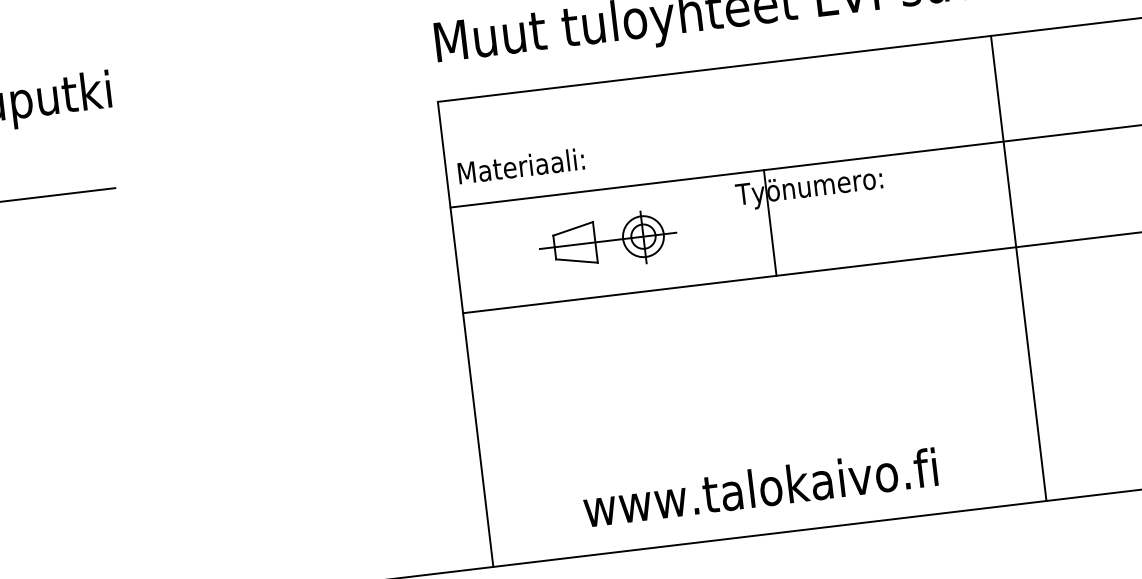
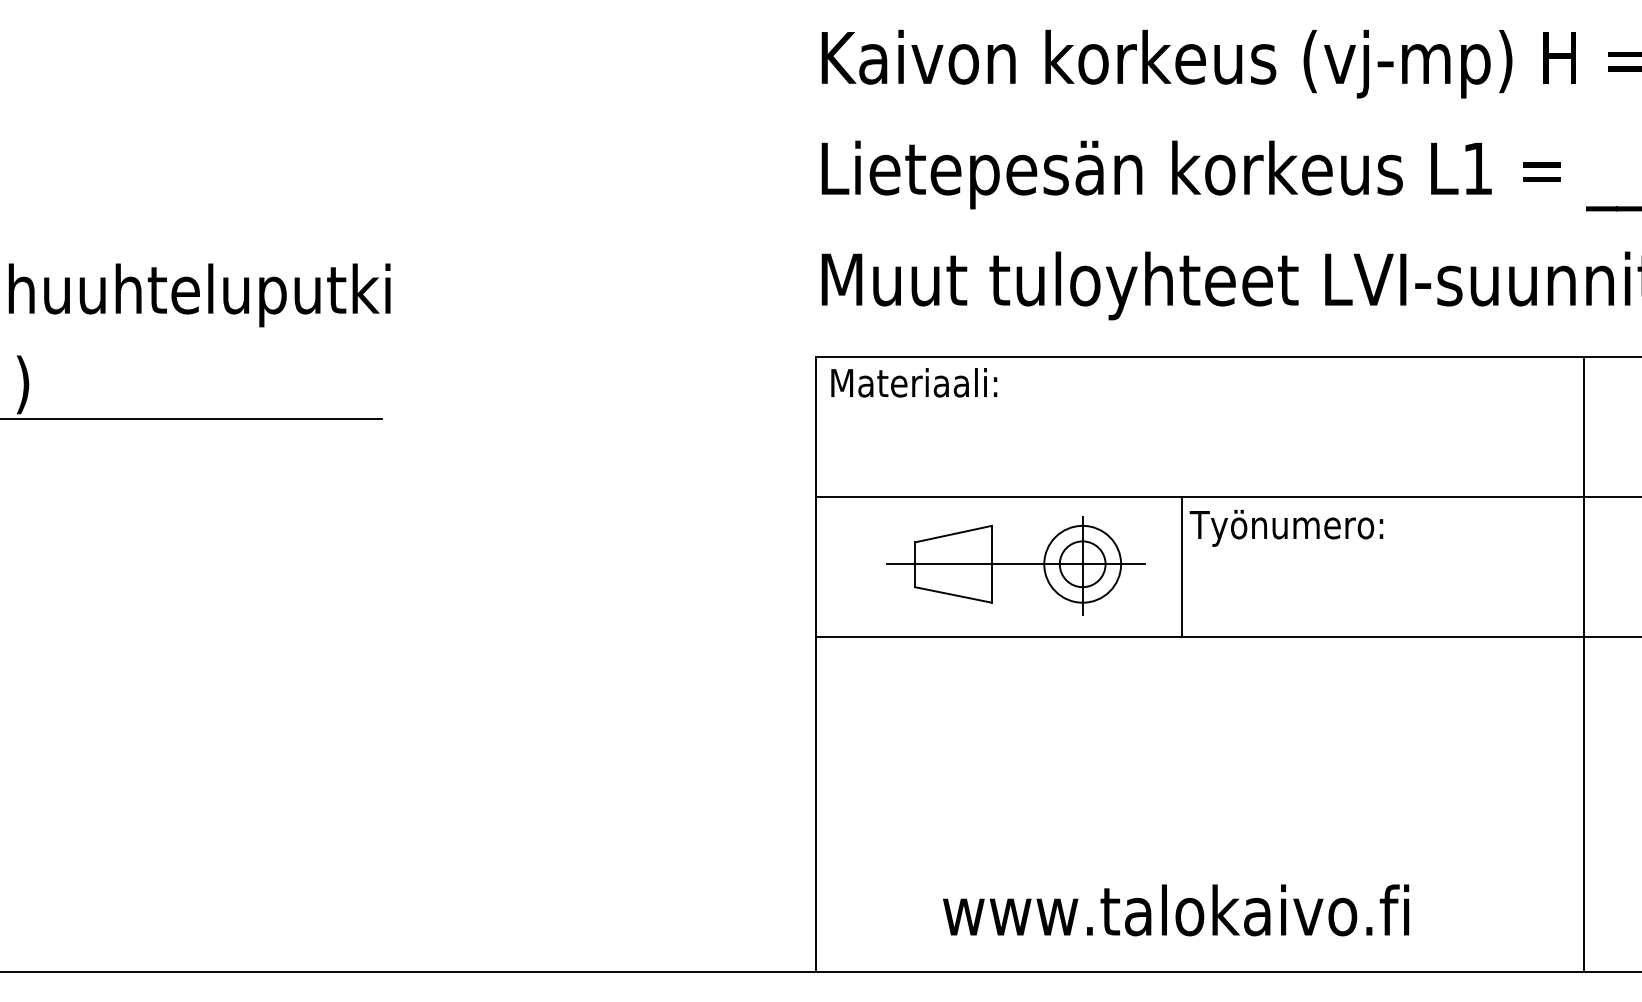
text: (521, 165) -> (914, 382), moved
line: (770, 222) -> (1182, 566), moved
part: (607, 241) -> (1015, 565), size x1.43
line: (1019, 268) -> (1584, 664), moved

